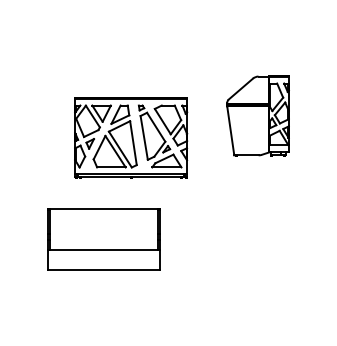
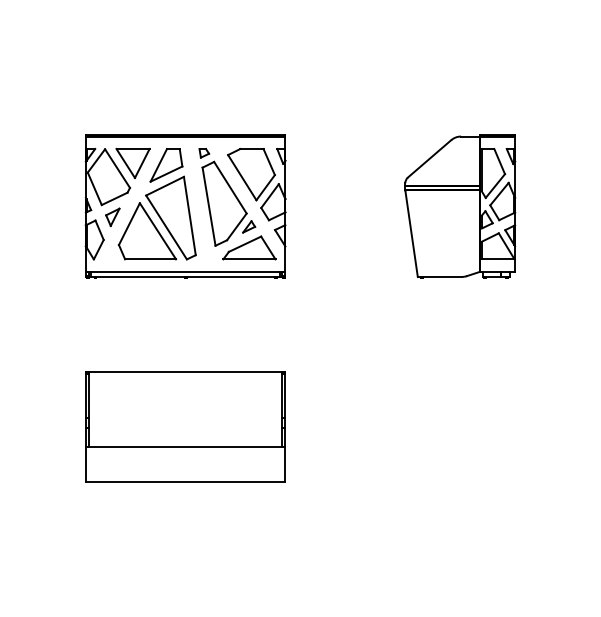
part: (131, 137) -> (186, 205), moved

